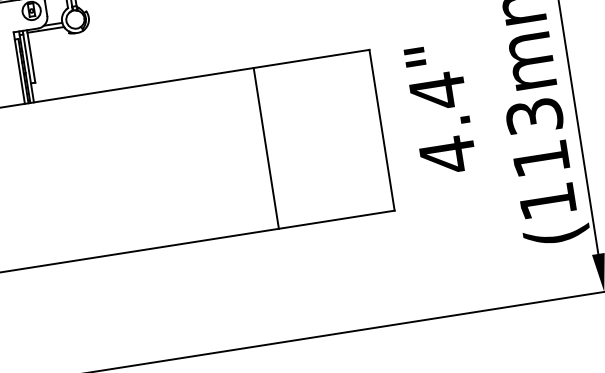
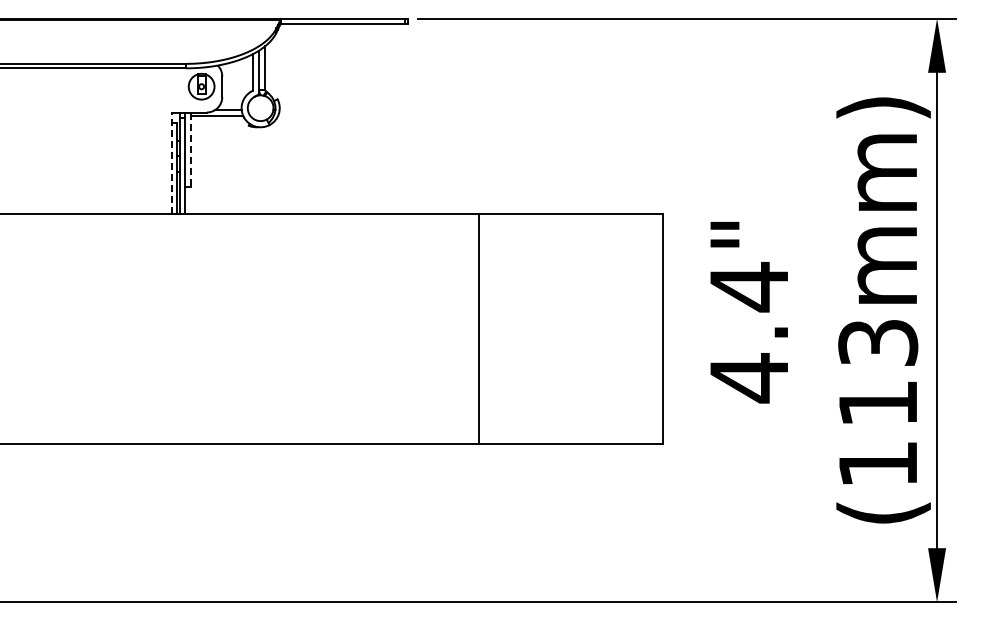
line: (31, 56) -> (191, 150), solid -> dashed
line: (19, 68) -> (172, 163), solid -> dashed
line: (266, 147) -> (479, 328), moved

